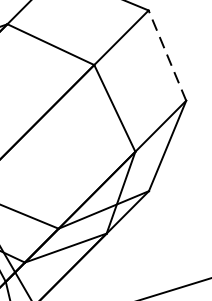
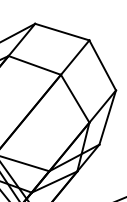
line: (167, 53) -> (102, 64), dashed -> solid

